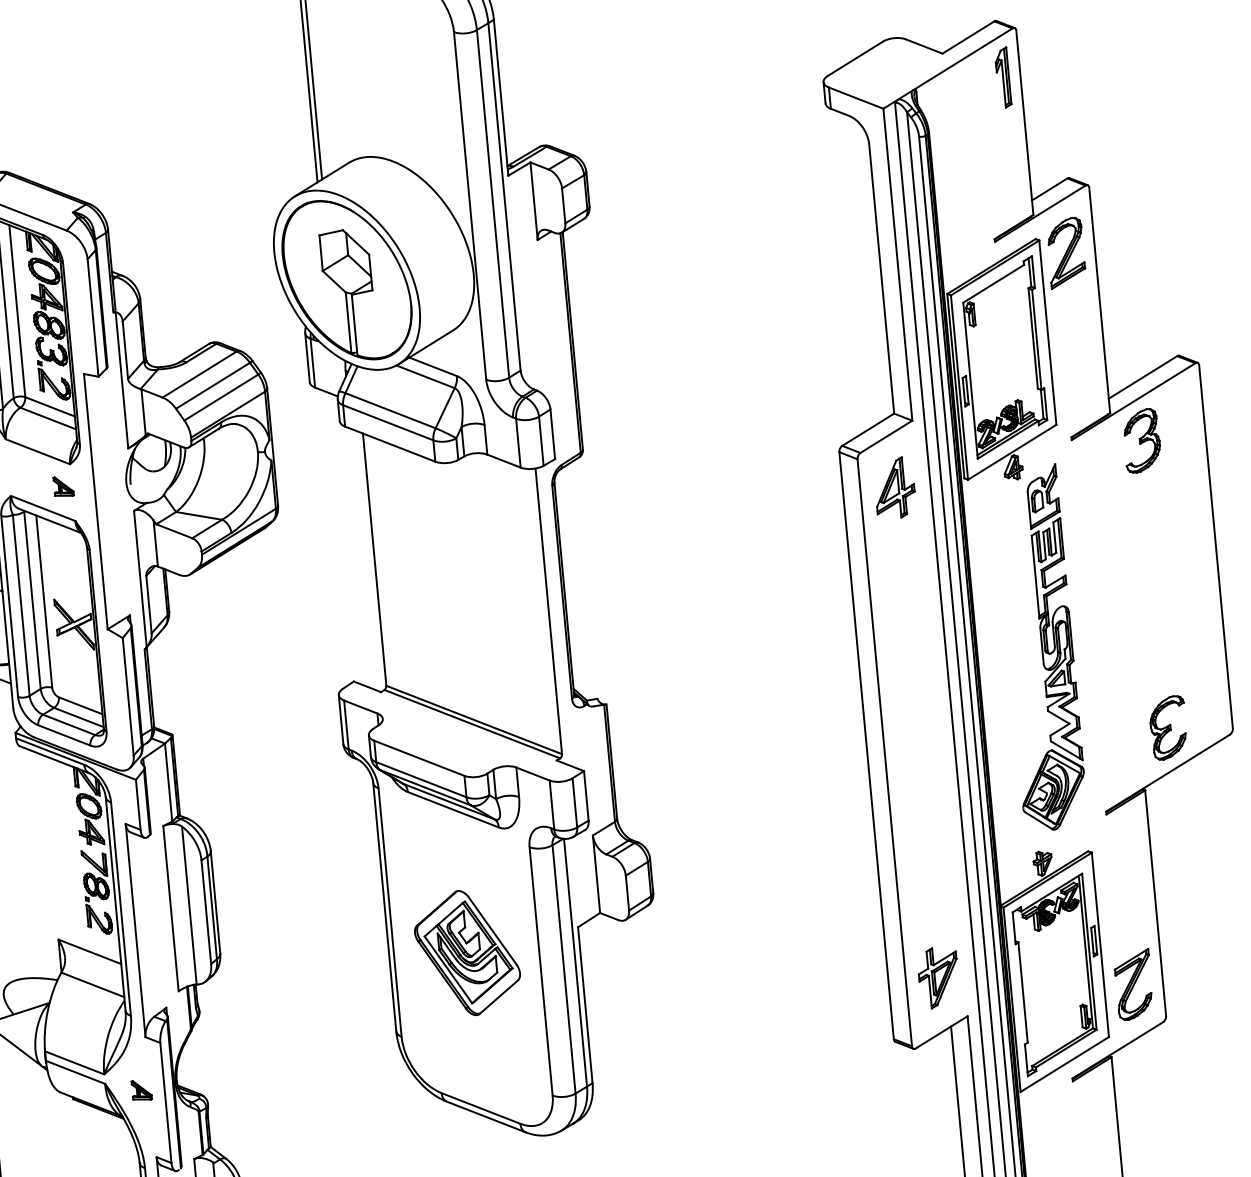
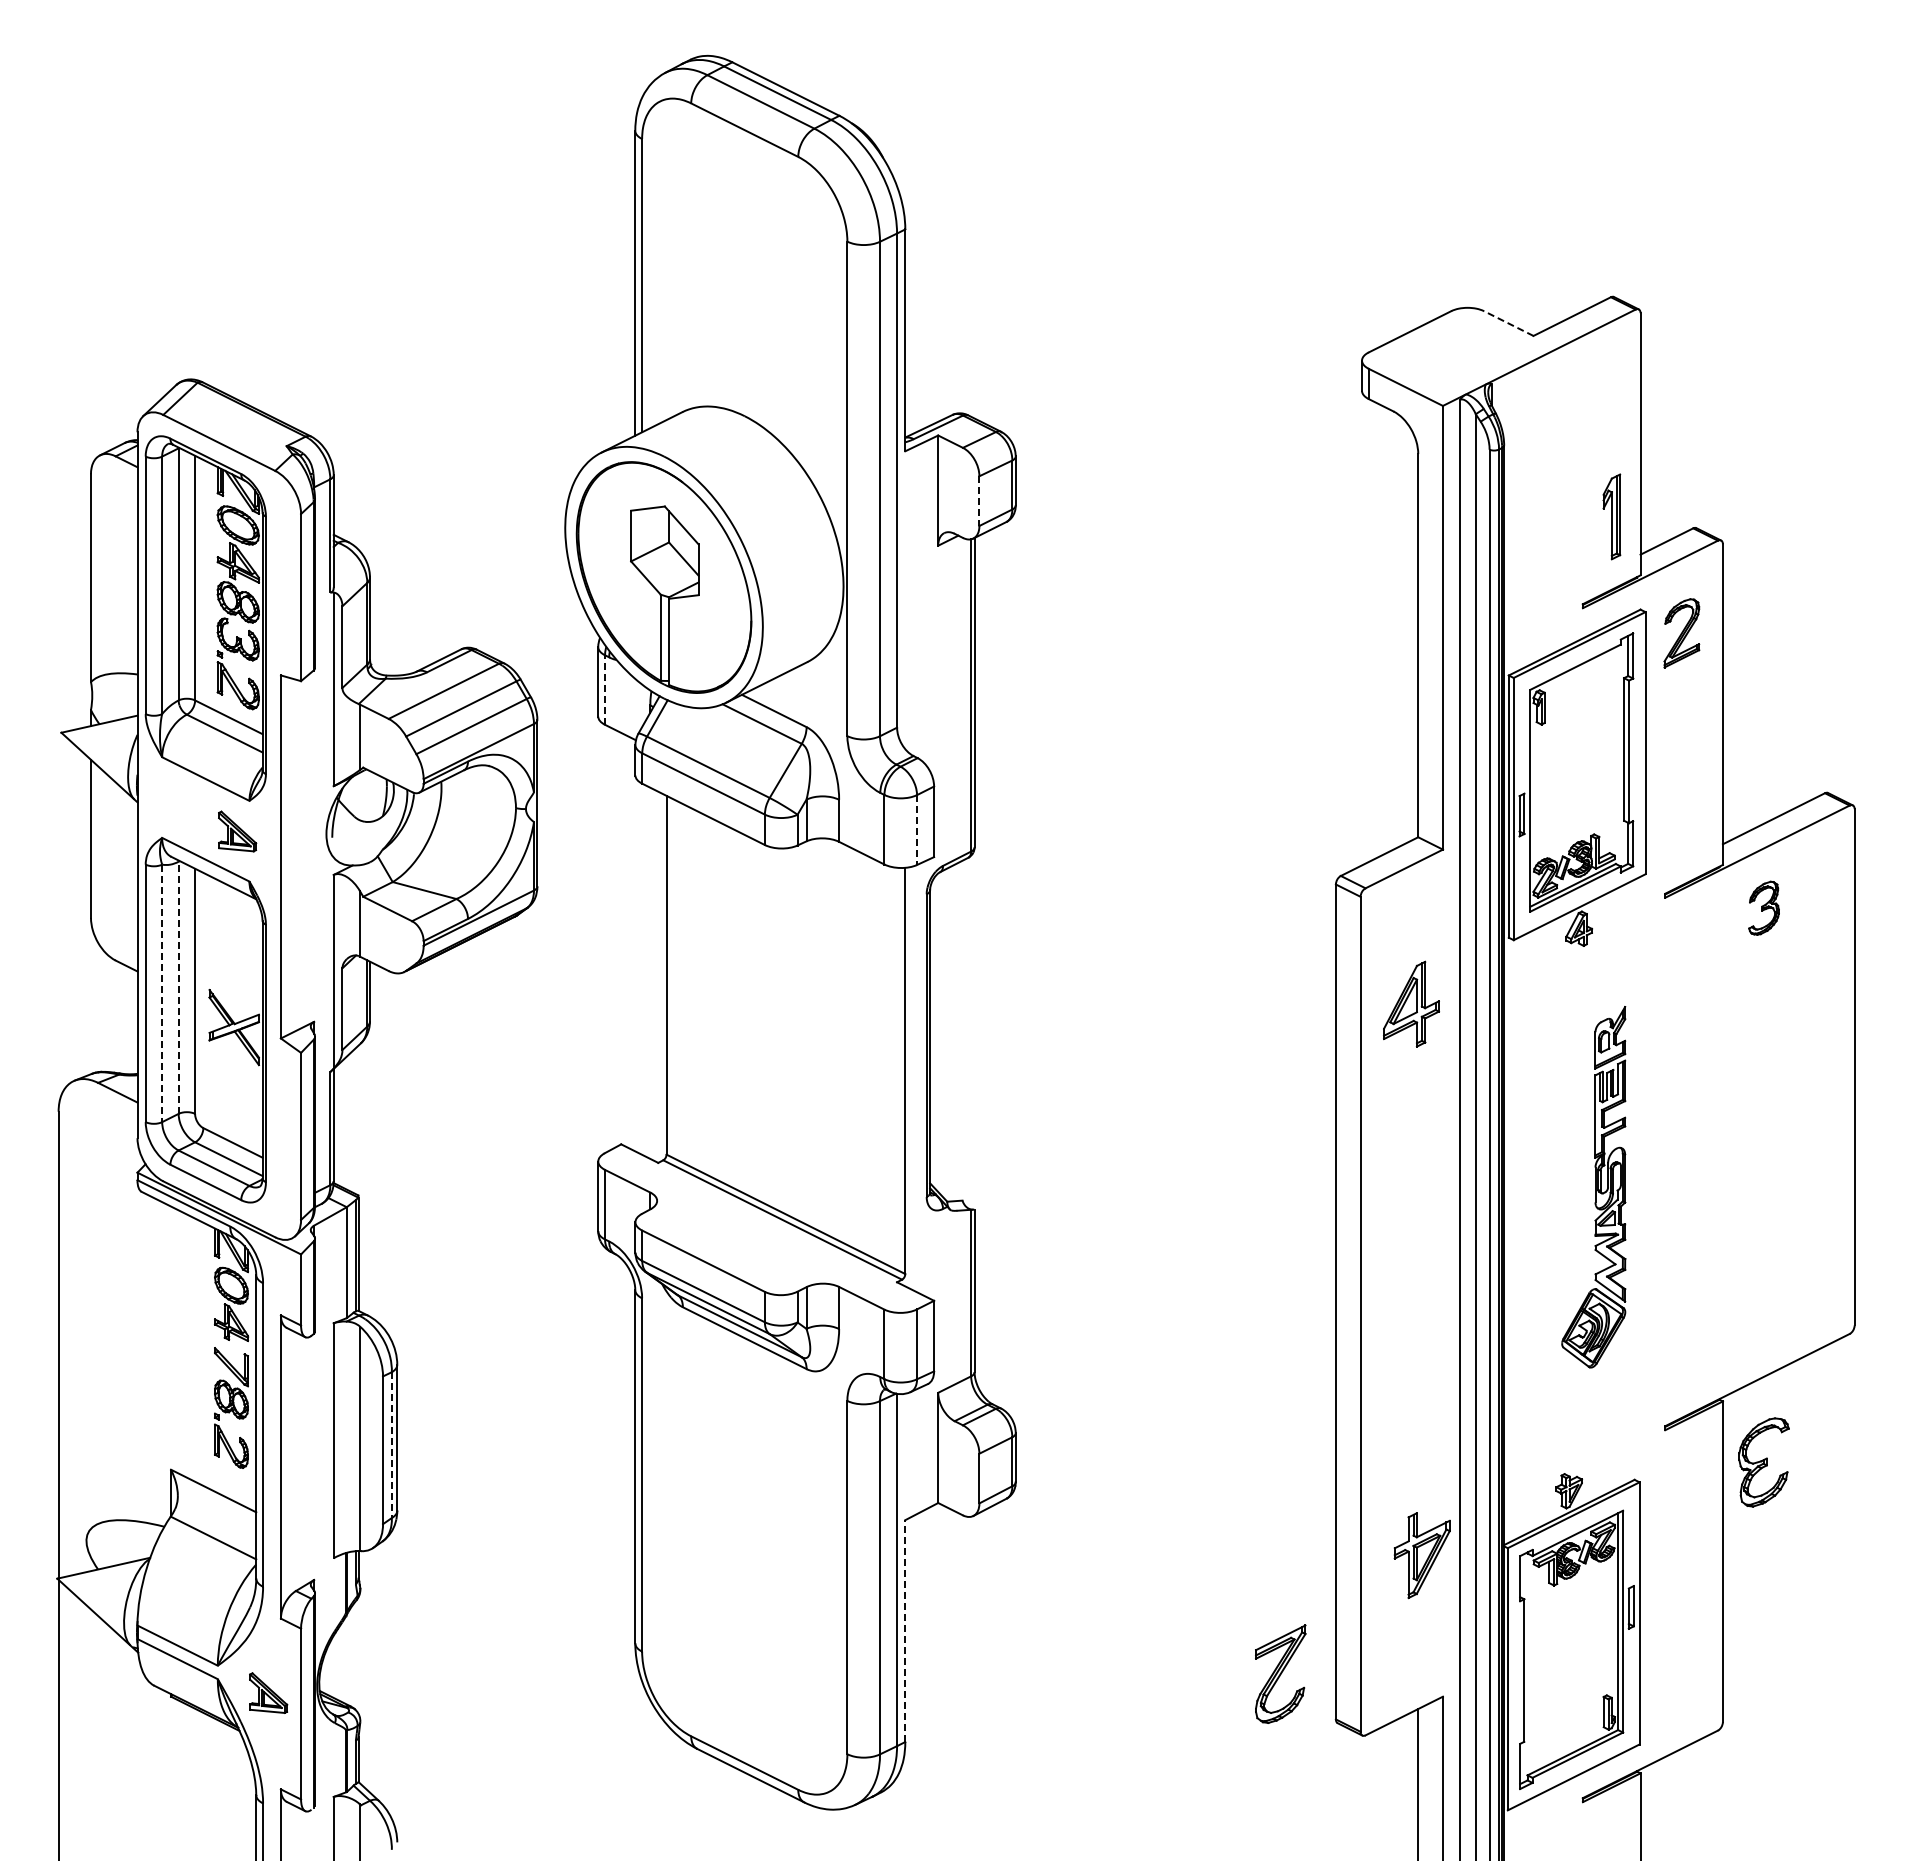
line: (924, 46) -> (1508, 323), solid -> dashed
part: (1002, 77) -> (1611, 516), moved
line: (563, 206) -> (979, 501), solid -> dashed
part: (1065, 253) -> (1681, 633), size x0.7
line: (313, 363) -> (605, 690), solid -> dashed
line: (541, 441) -> (917, 830), solid -> dashed
part: (1141, 441) -> (1763, 908), size x0.6
part: (63, 486) -> (237, 831), size x1.4
part: (894, 487) -> (1411, 1003), moved
line: (32, 600) -> (178, 987), solid -> dashed
line: (21, 605) -> (162, 993), solid -> dashed
part: (1040, 647) -> (1593, 1186), size x0.7
part: (1168, 728) -> (1763, 1462), moved
line: (211, 908) -> (391, 1445), solid -> dashed
part: (467, 952) -> (745, 1541), removed
part: (938, 977) -> (1421, 1555), moved
part: (1133, 984) -> (1280, 1673), moved
line: (585, 1005) -> (905, 1631), solid -> dashed
part: (141, 1089) -> (268, 1692), size x1.4

